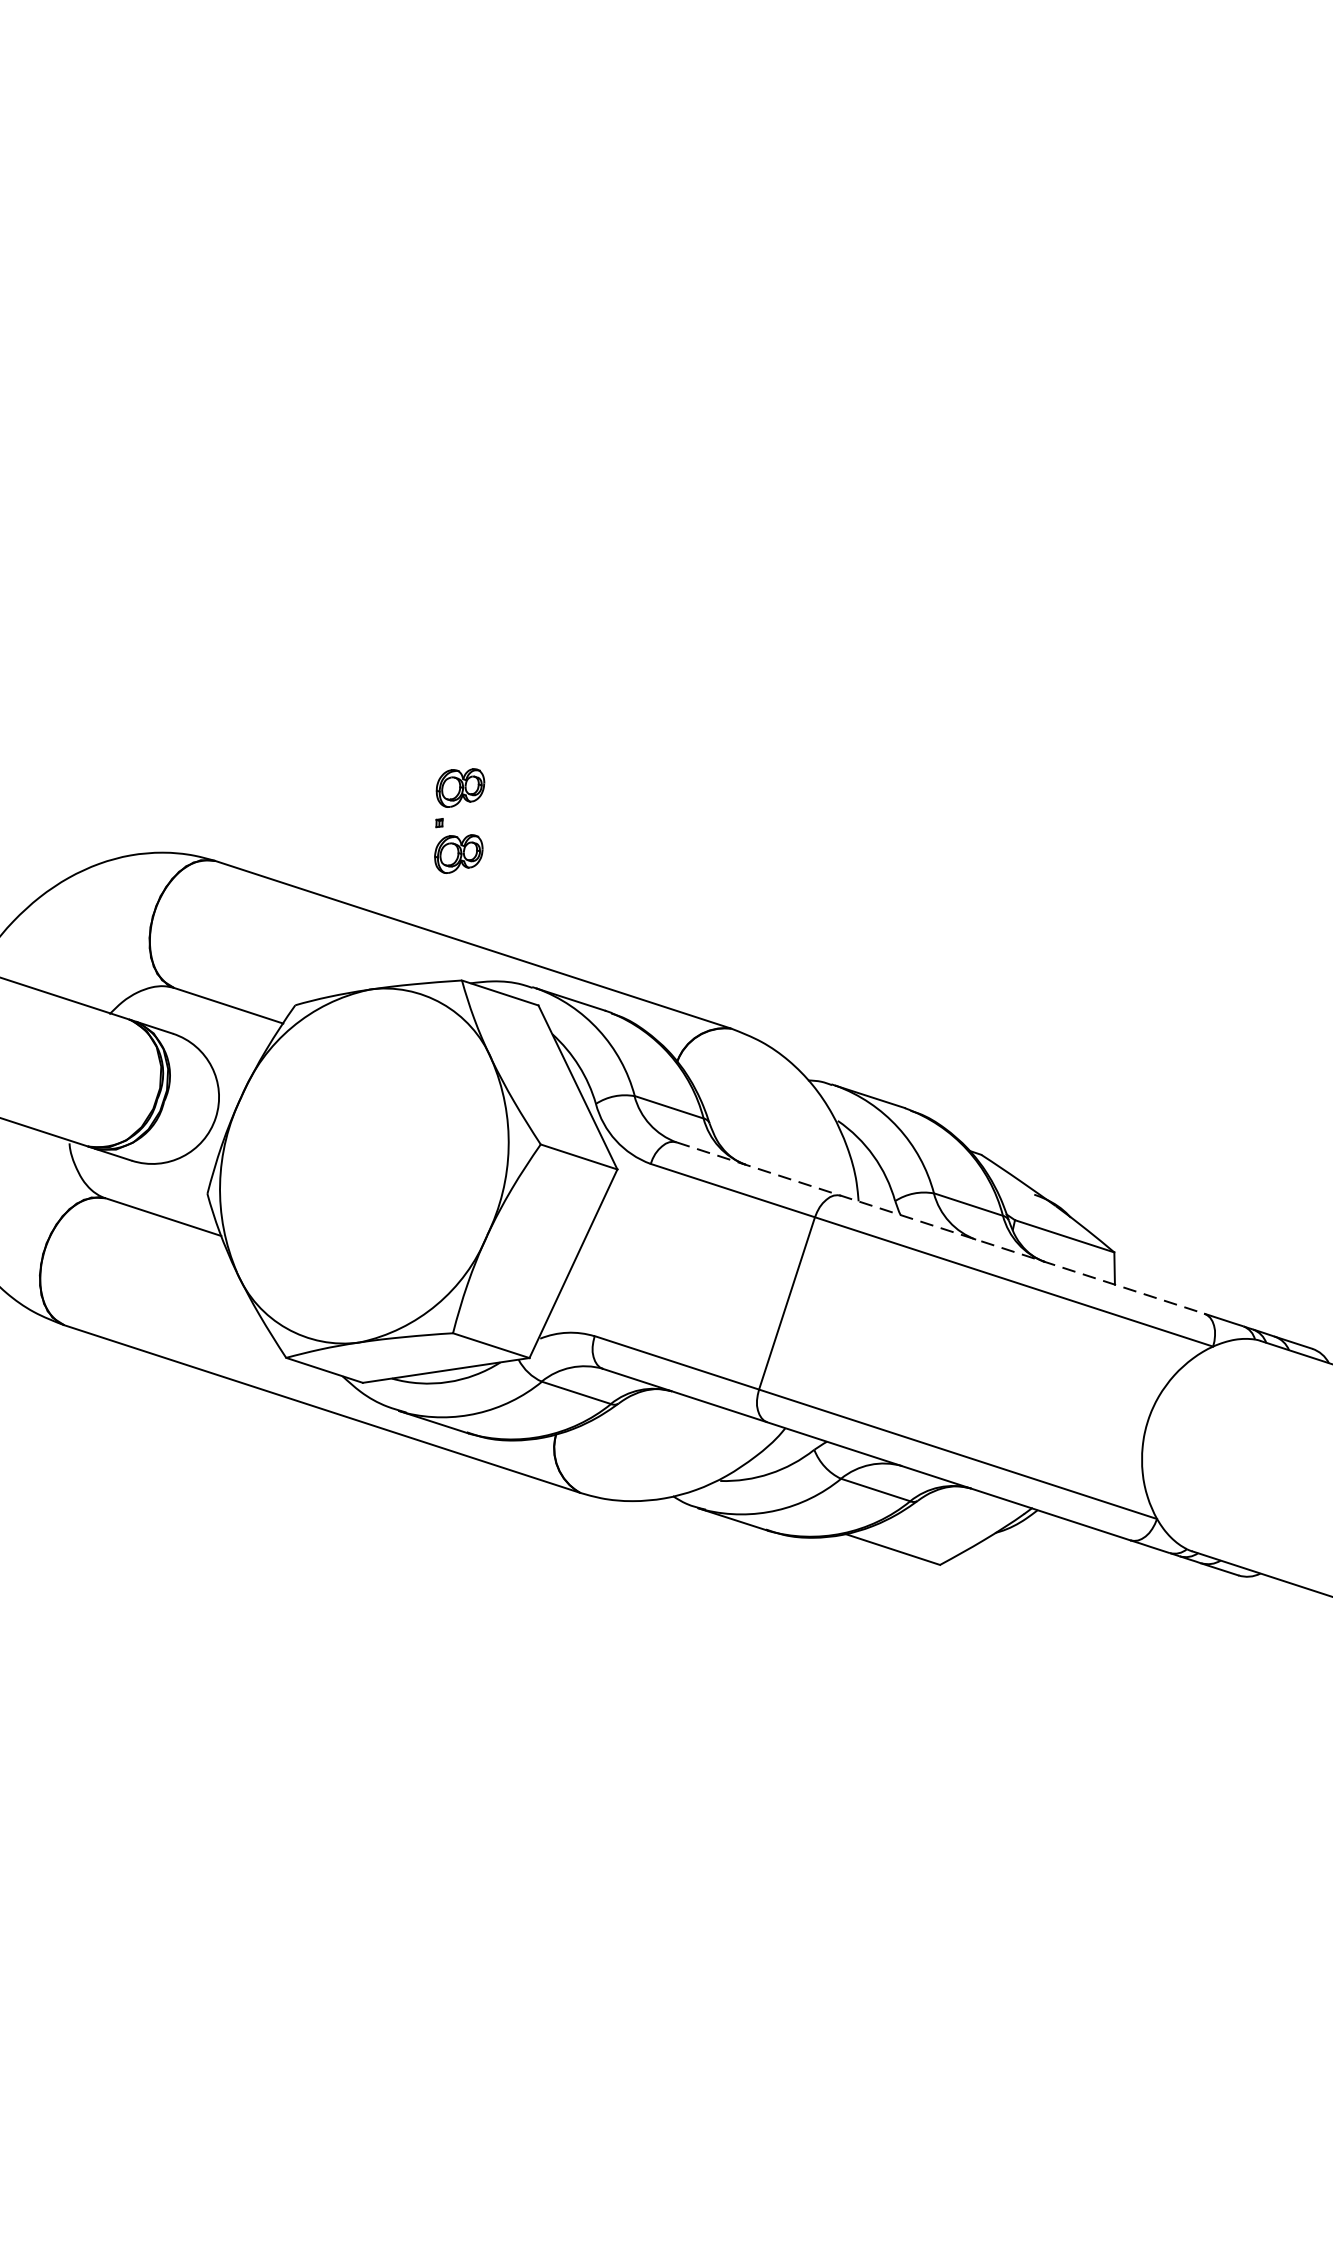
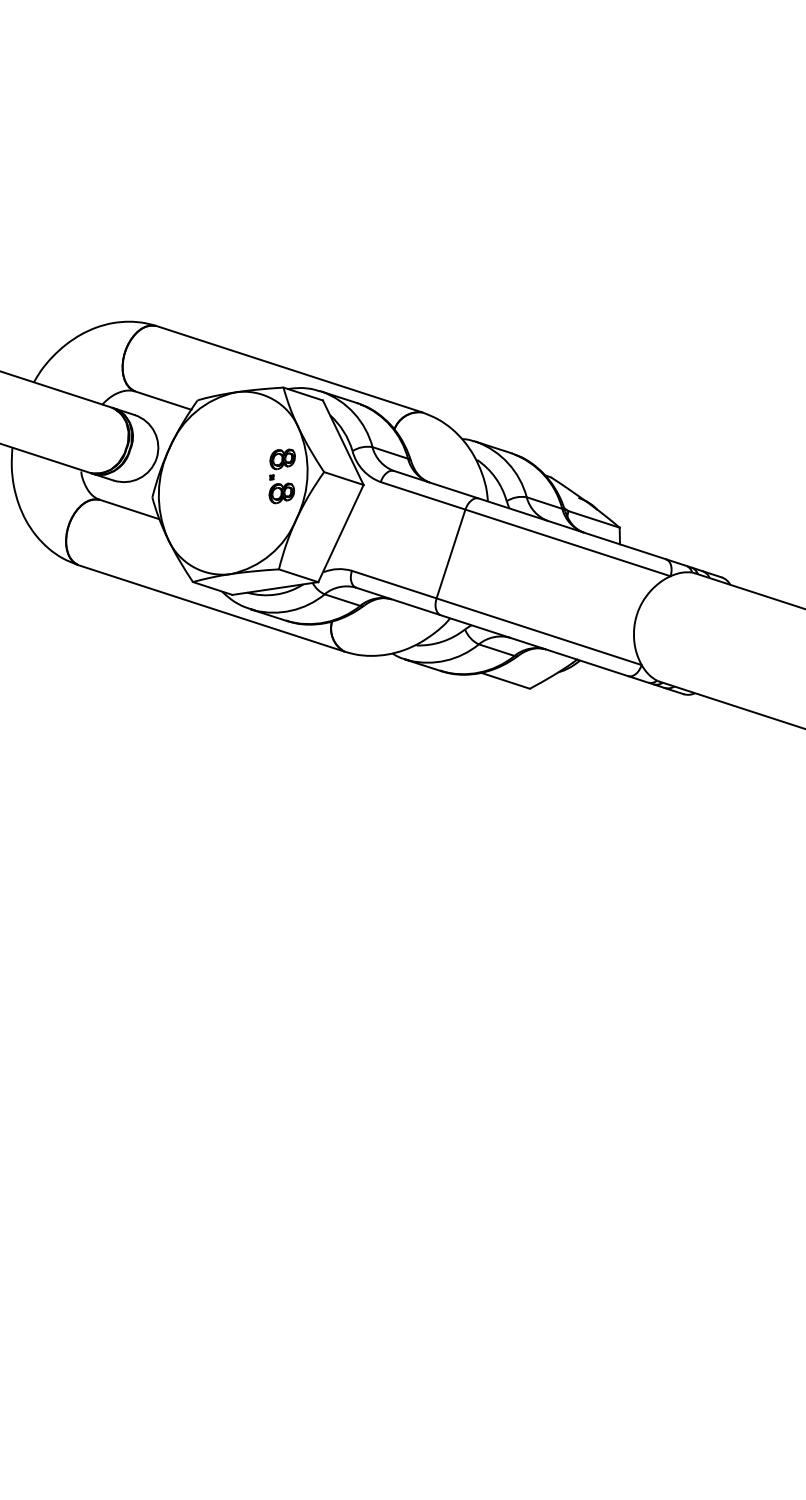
part: (444, 821) -> (274, 476), moved
line: (941, 1228) -> (530, 515), dashed -> solid

